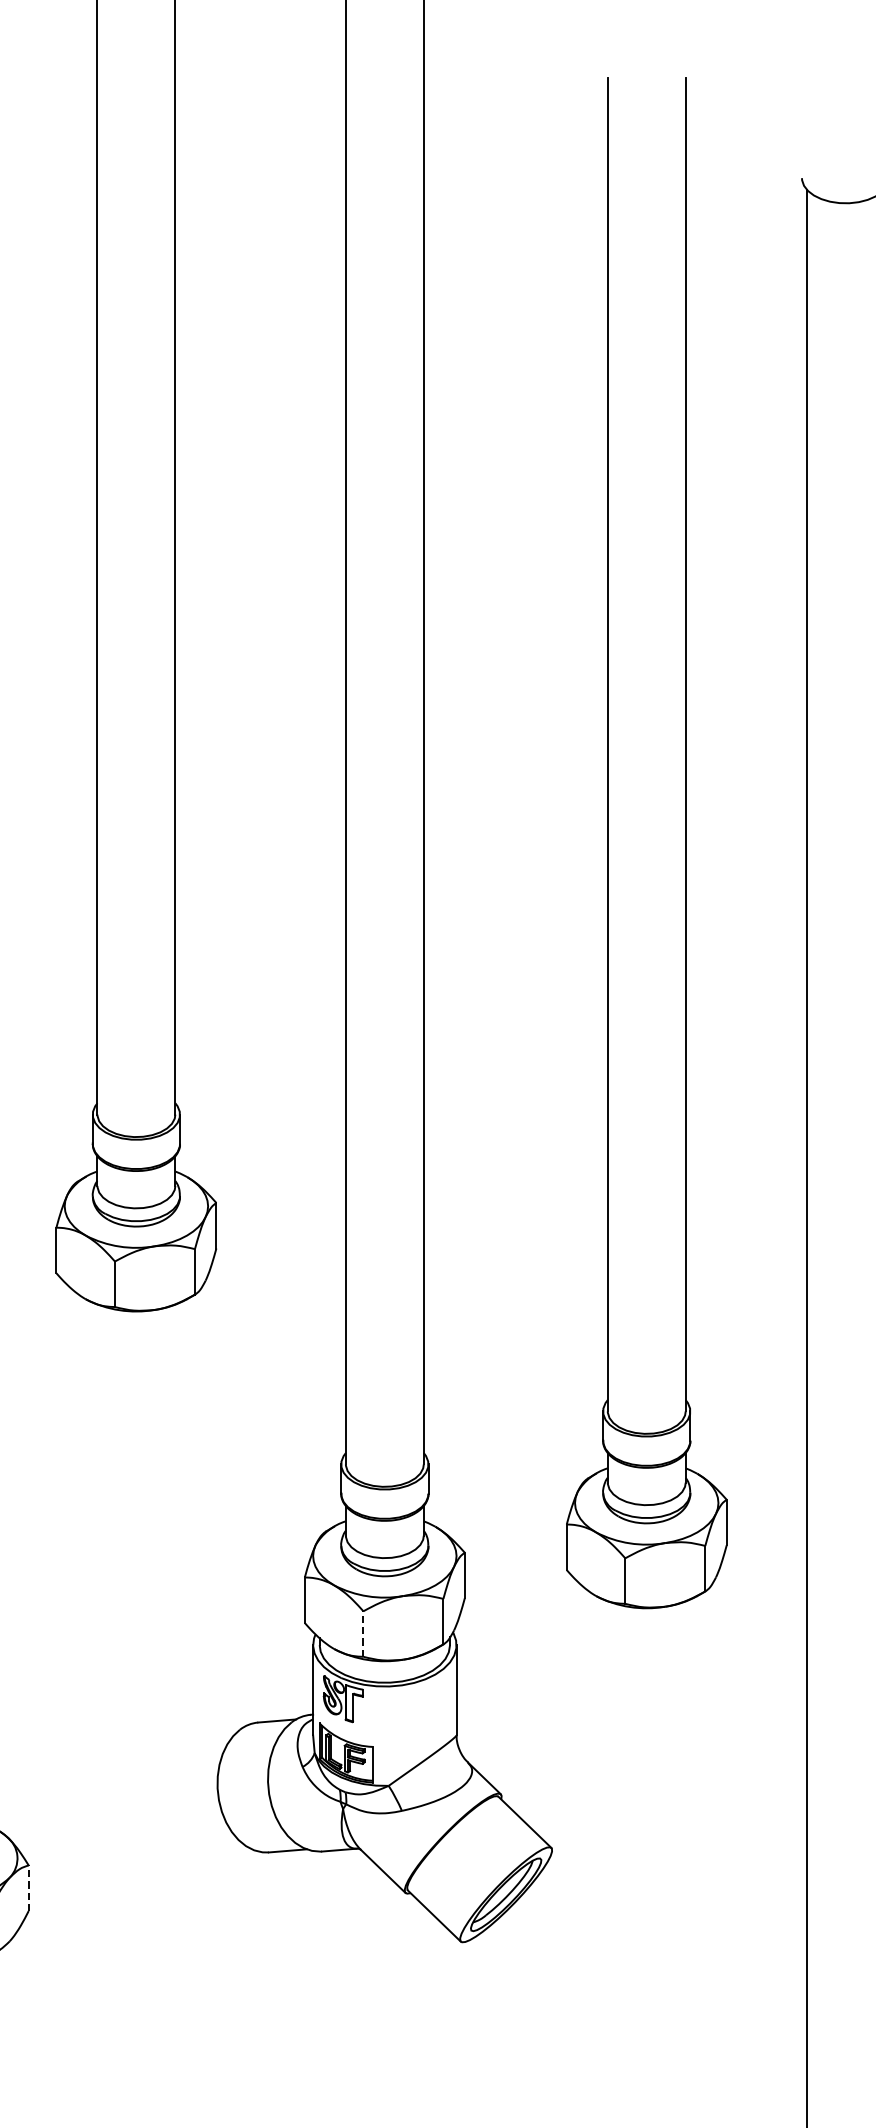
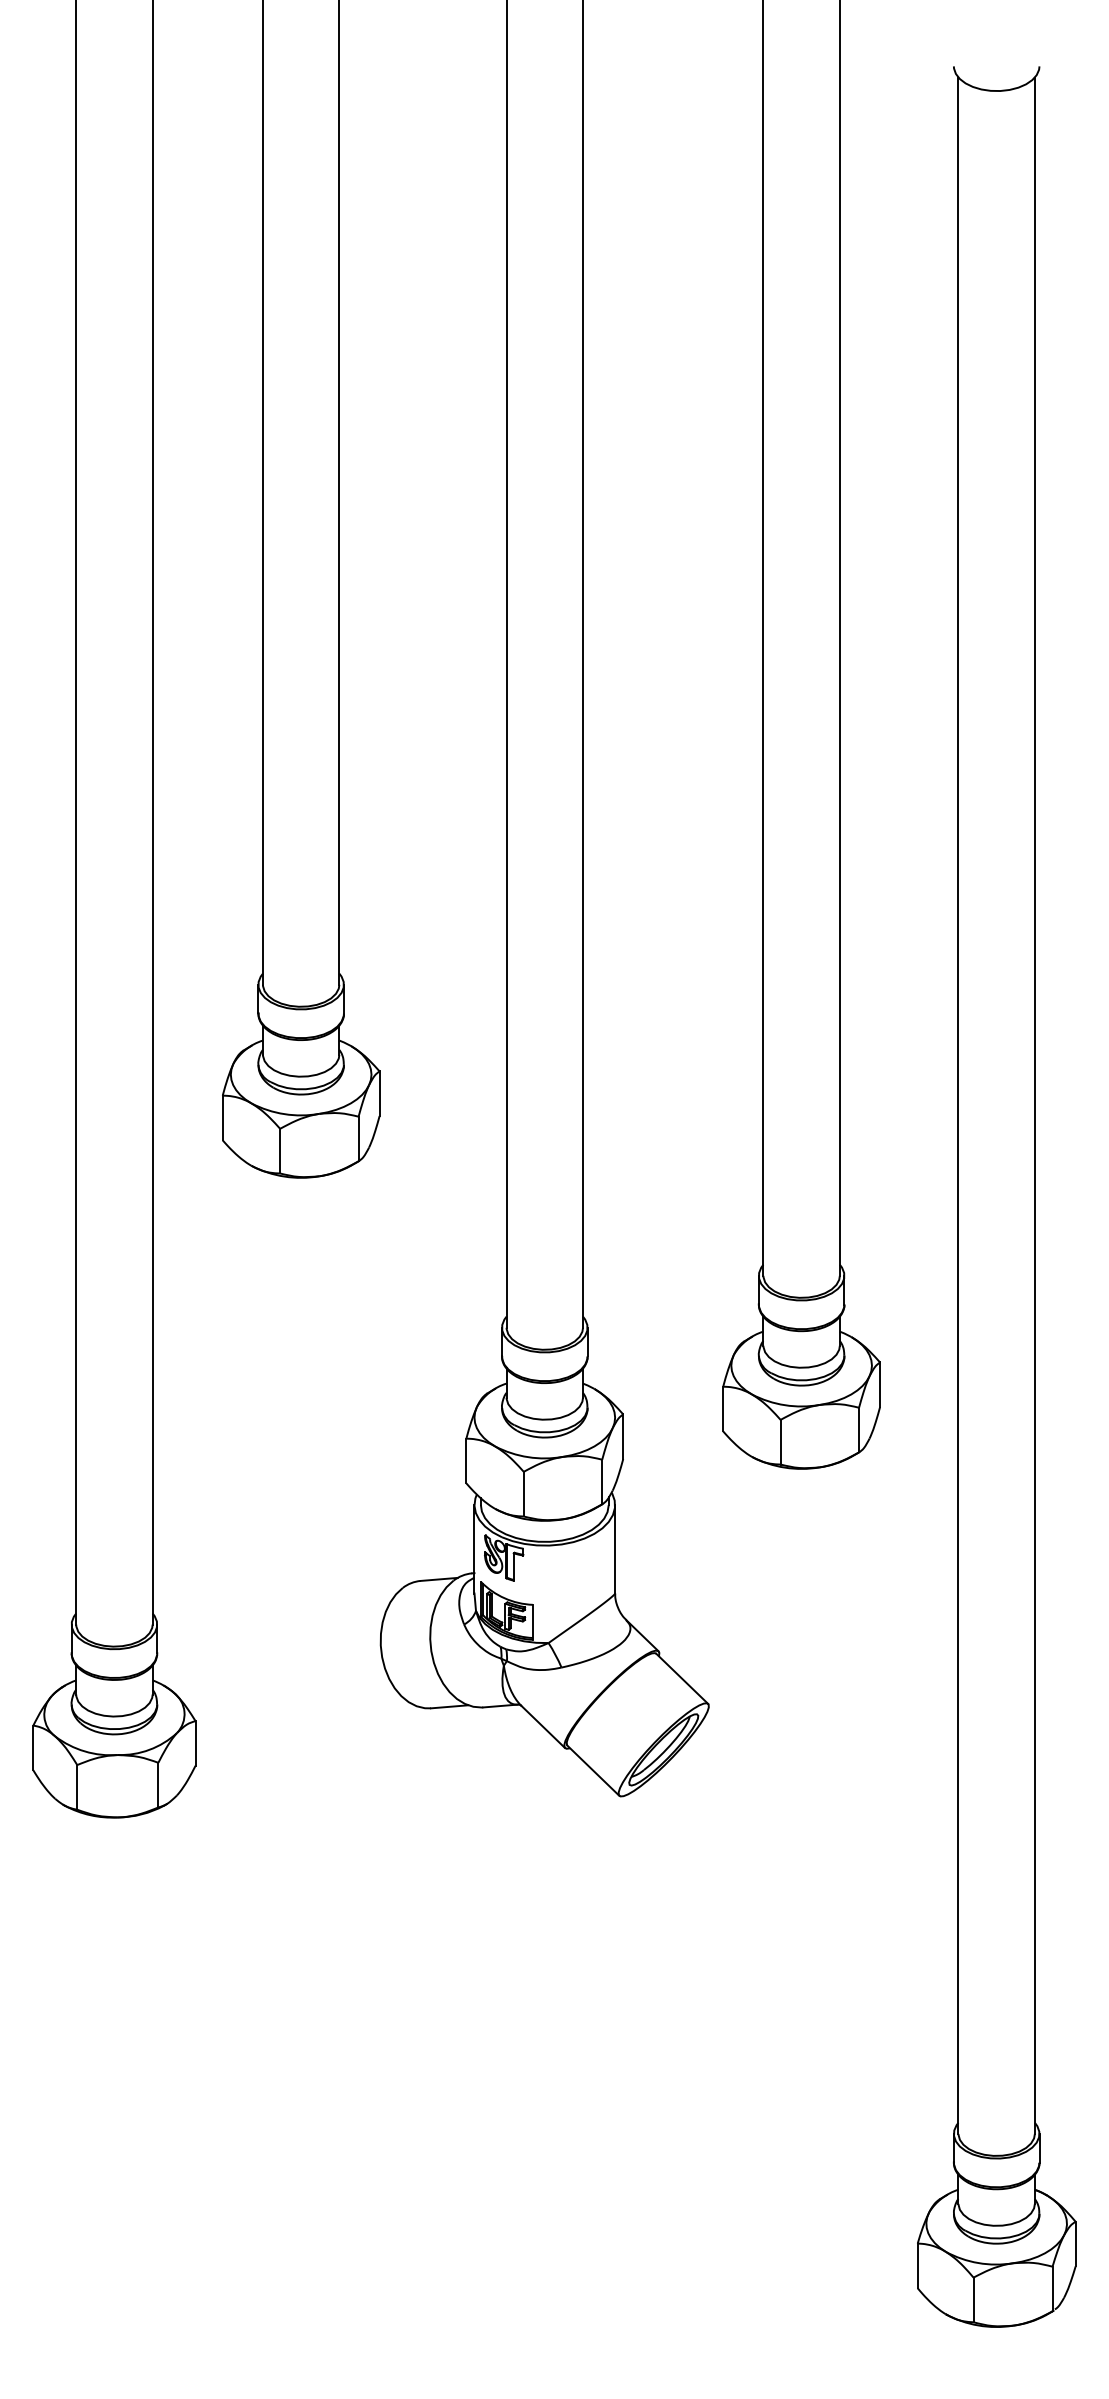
line: (363, 1633) -> (523, 1493), dashed -> solid
line: (28, 1887) -> (195, 1742), dashed -> solid

